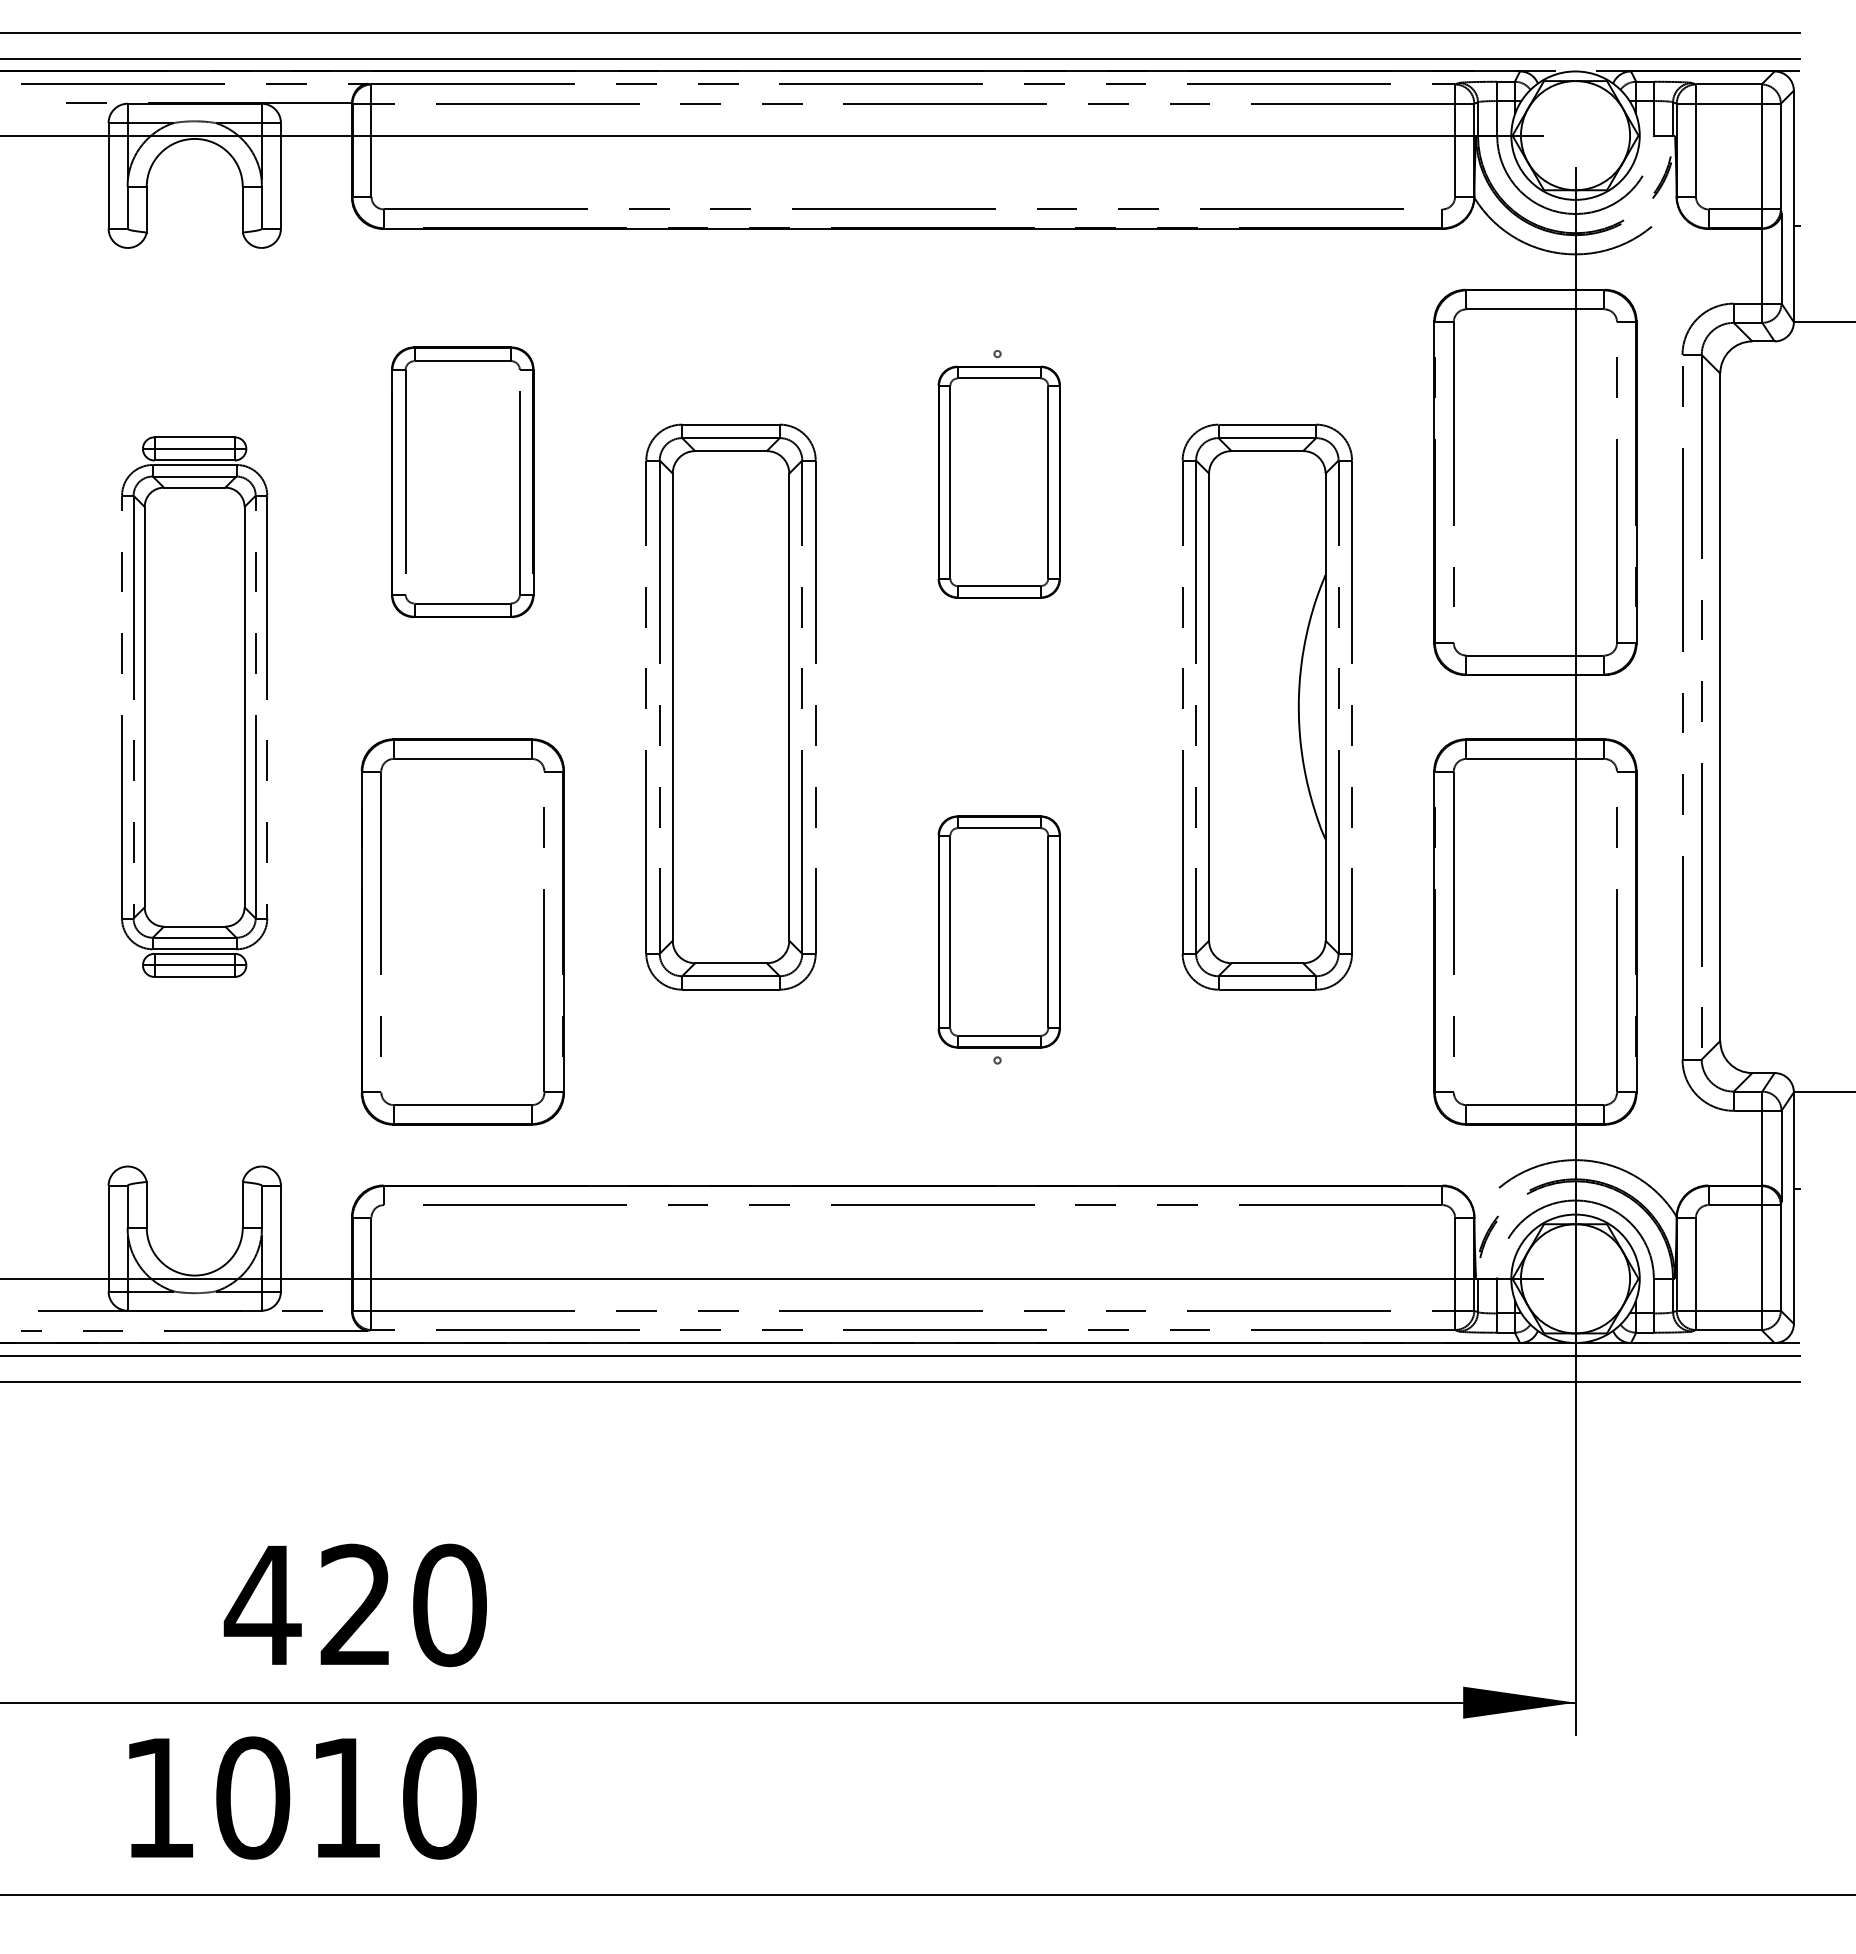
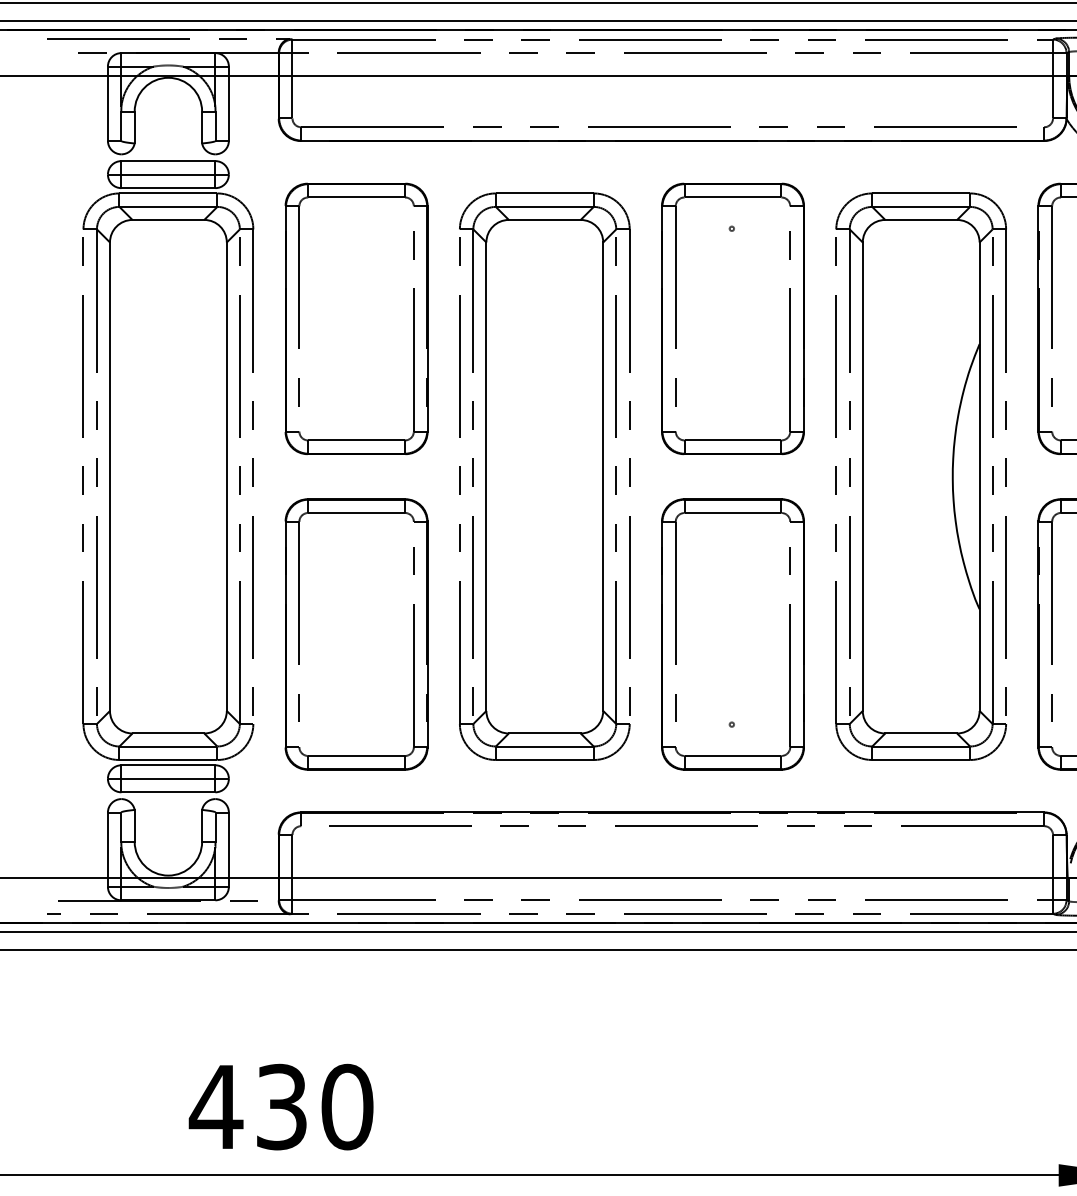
part: (462, 481) -> (356, 318), size x1.43
part: (999, 481) -> (733, 318), size x1.67
part: (194, 706) -> (168, 476), size x1.67
part: (730, 706) -> (544, 476), size x1.43
part: (1267, 706) -> (921, 476), size x1.43
part: (999, 931) -> (733, 634), size x1.67
text: (355, 1605) -> (281, 1107), 420 -> 430

